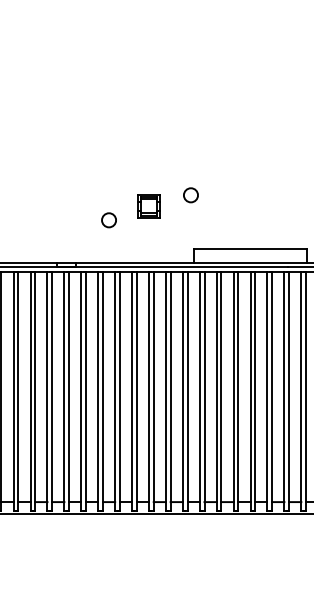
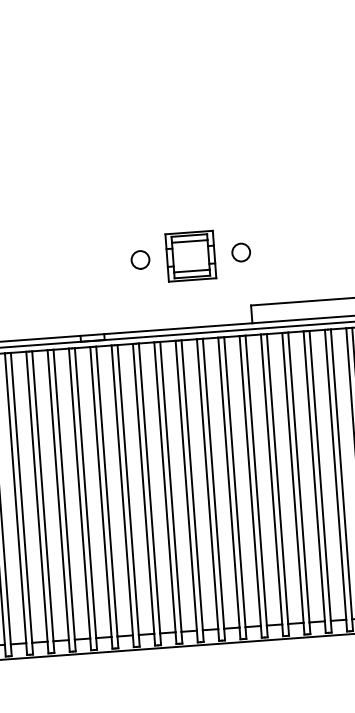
circle: (190, 195) -> (240, 252), moved
part: (148, 206) -> (190, 256), size x1.67
circle: (108, 220) -> (139, 260), moved

